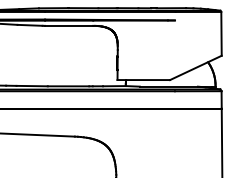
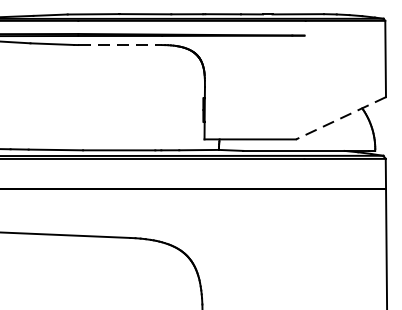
line: (69, 25) -> (120, 44), solid -> dashed
line: (195, 67) -> (340, 117), solid -> dashed

